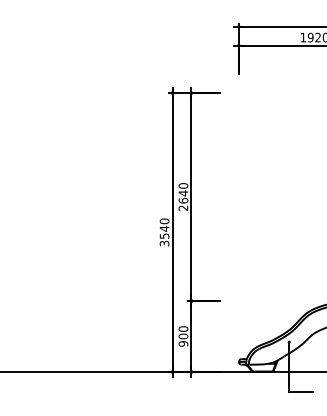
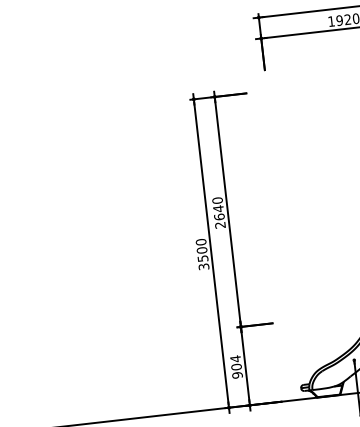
text: (164, 228) -> (201, 250), 3540 -> 3500
text: (183, 329) -> (235, 359), 900 -> 904

